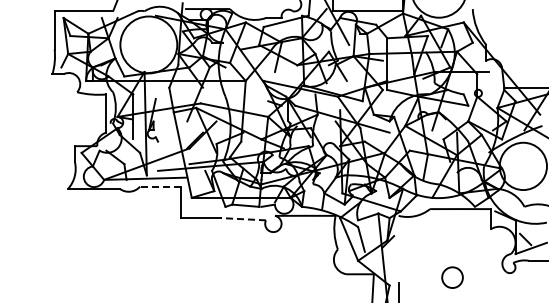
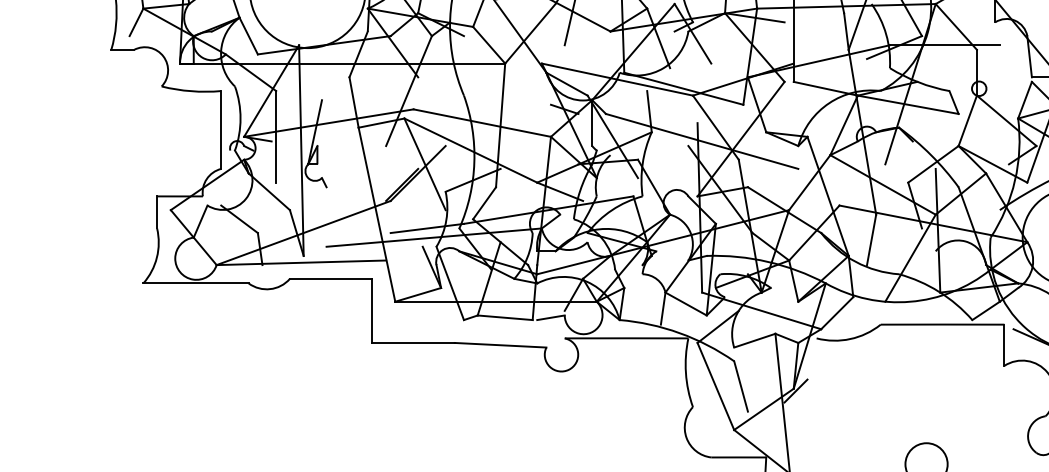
line: (159, 186) -> (329, 278), dashed -> solid
line: (243, 219) -> (500, 345), dashed -> solid

